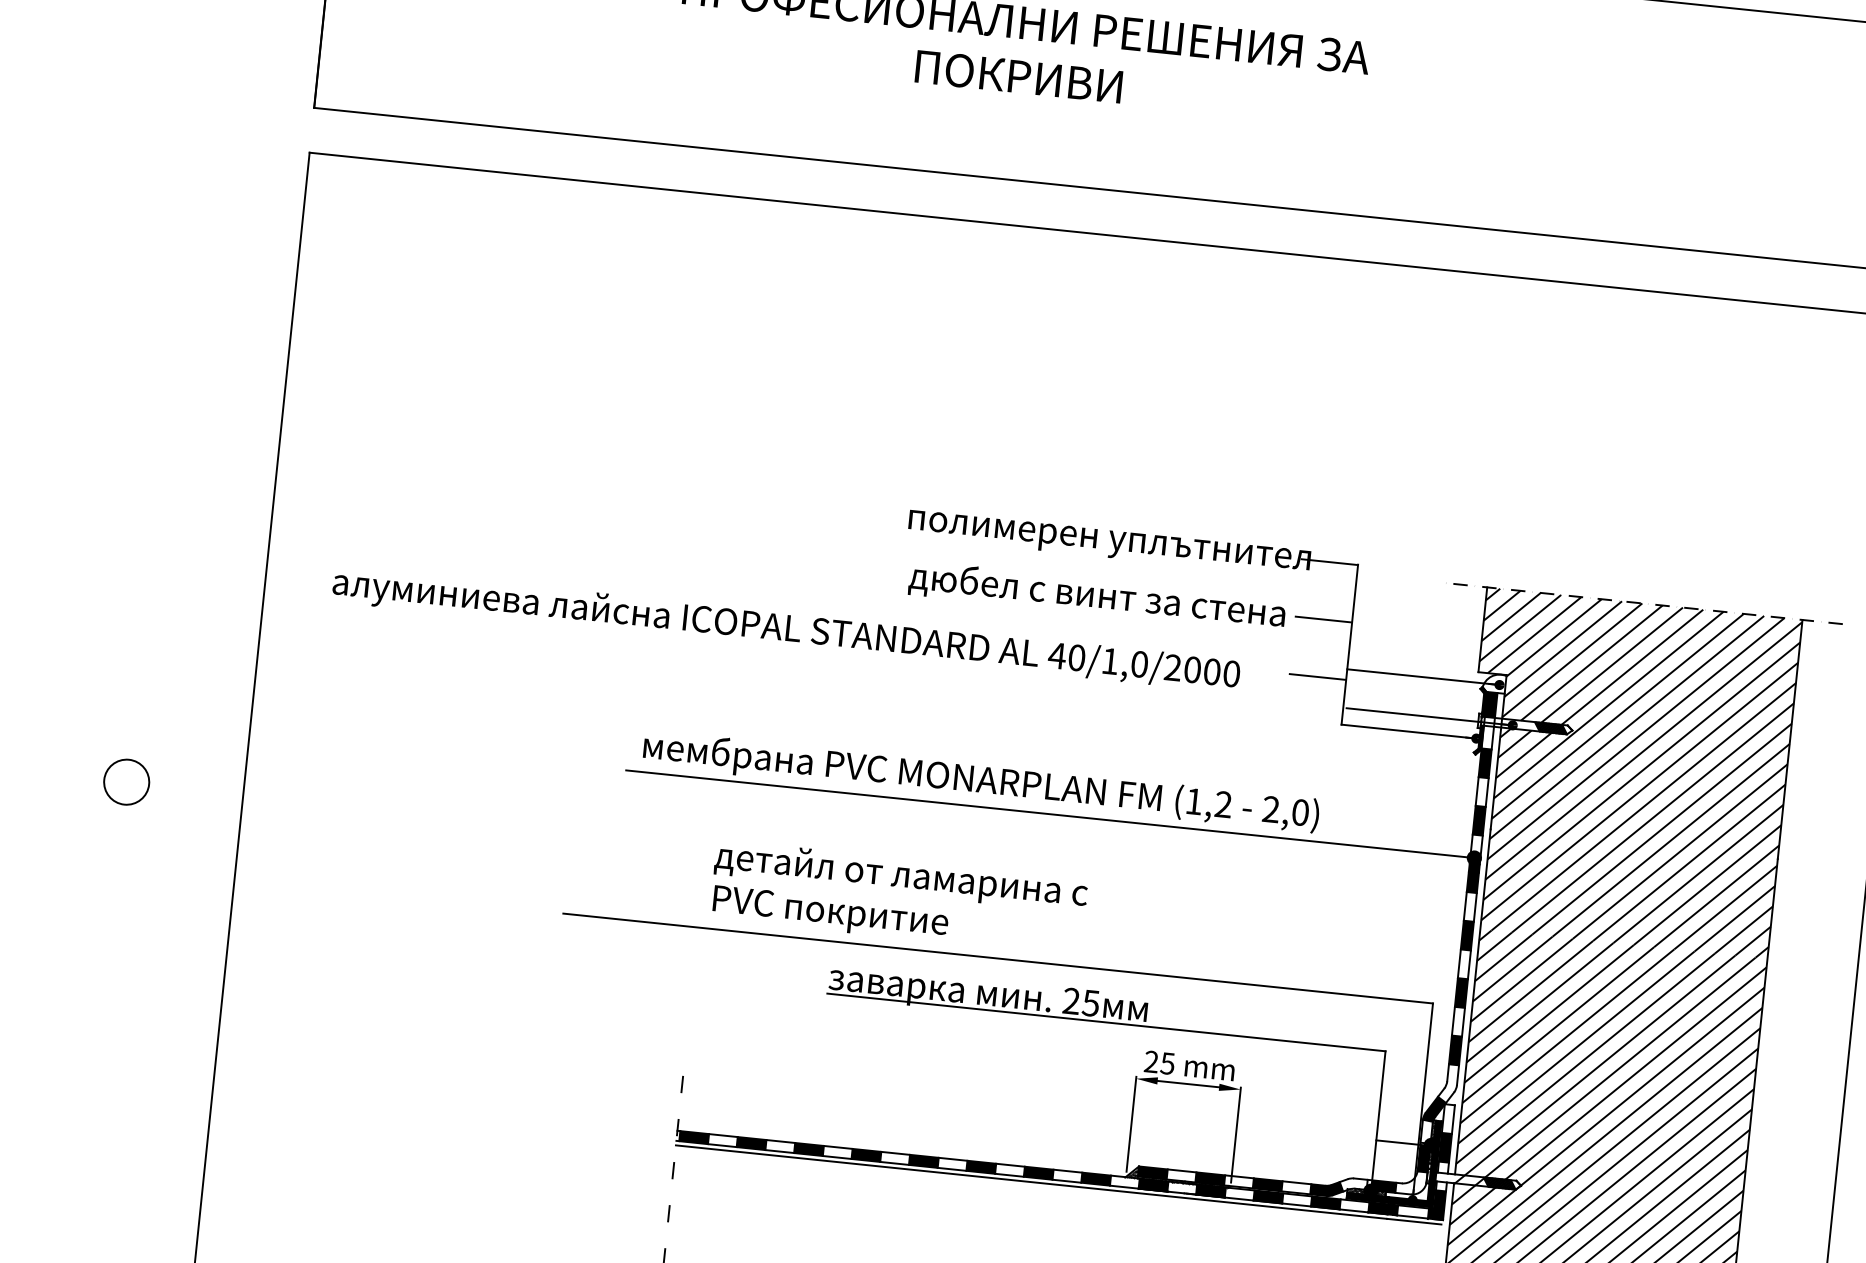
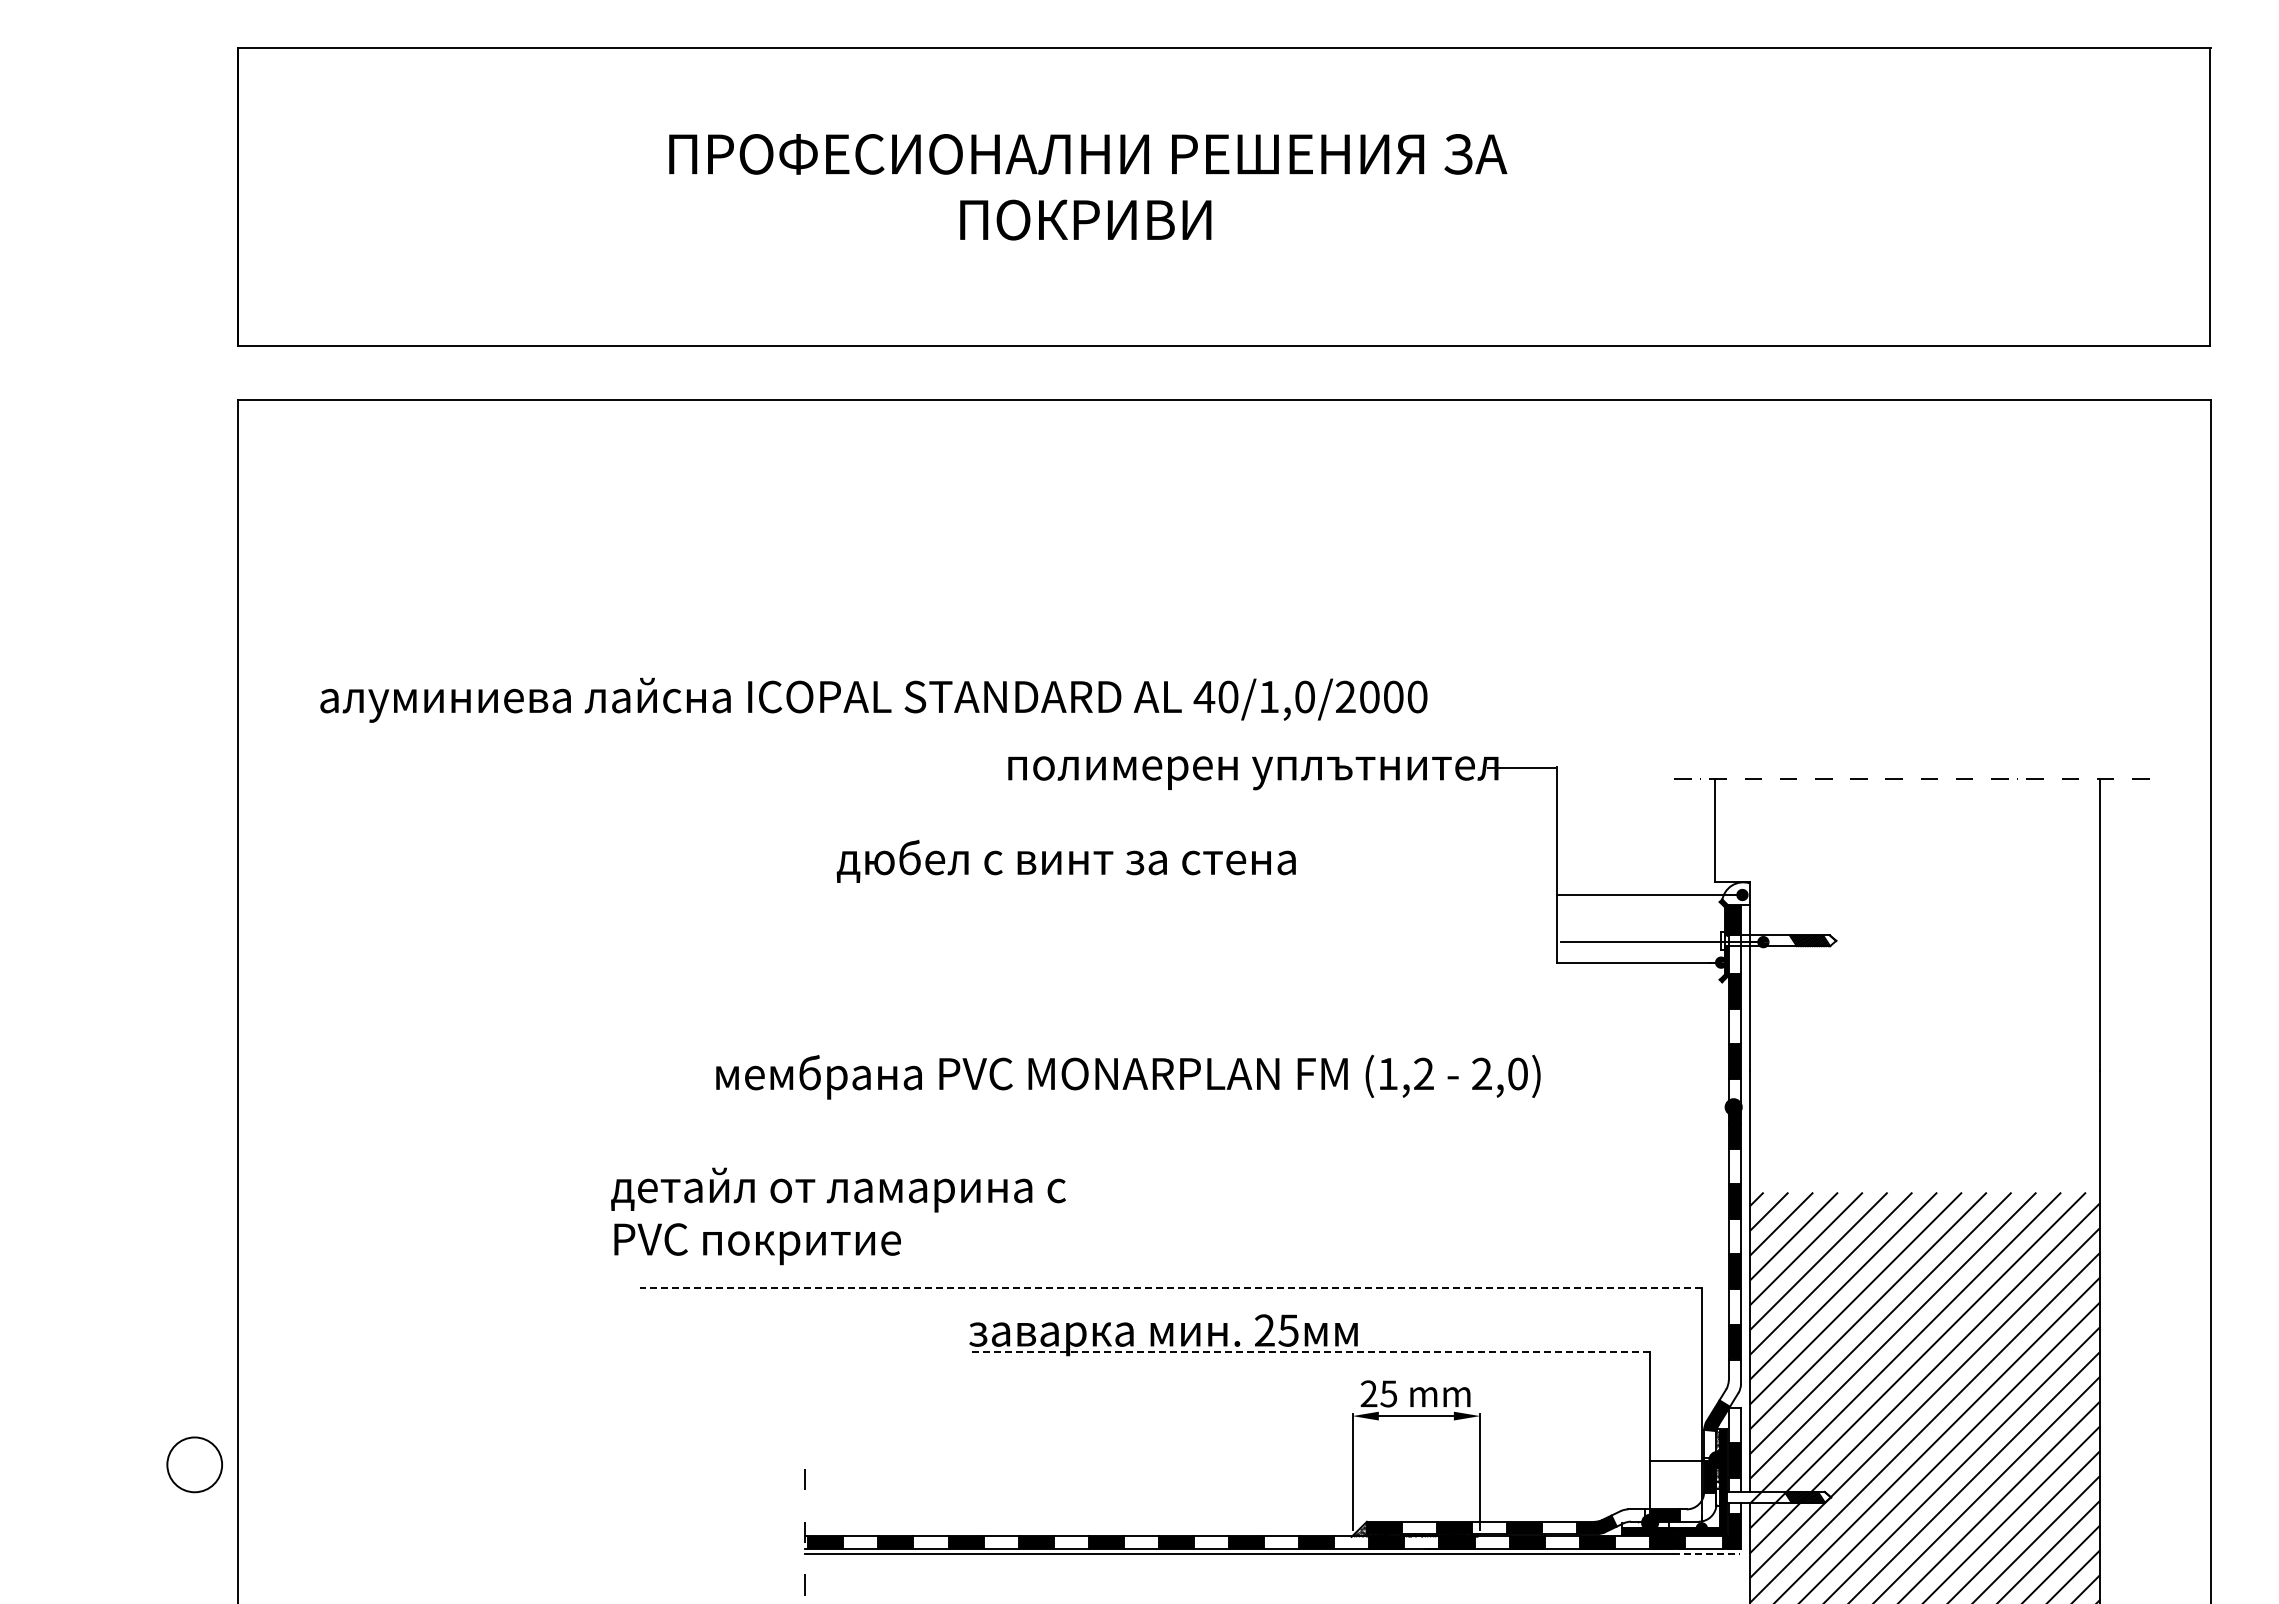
text: (1096, 595) -> (1065, 860), moved
line: (1323, 619) -> (1521, 837), removed
text: (786, 630) -> (873, 700), moved
line: (1317, 676) -> (1521, 907), removed
hatch: (1627, 773) -> (1907, 985), removed
circle: (126, 781) -> (194, 1464), moved
line: (1049, 814) -> (1214, 1107), removed
text: (899, 898) -> (838, 1216), moved
line: (997, 958) -> (1170, 1288), solid -> dashed
line: (1106, 1022) -> (1309, 1351), solid -> dashed
hatch: (1366, 1192) -> (1644, 1524), removed
line: (1414, 1221) -> (1706, 1554), solid -> dashed

